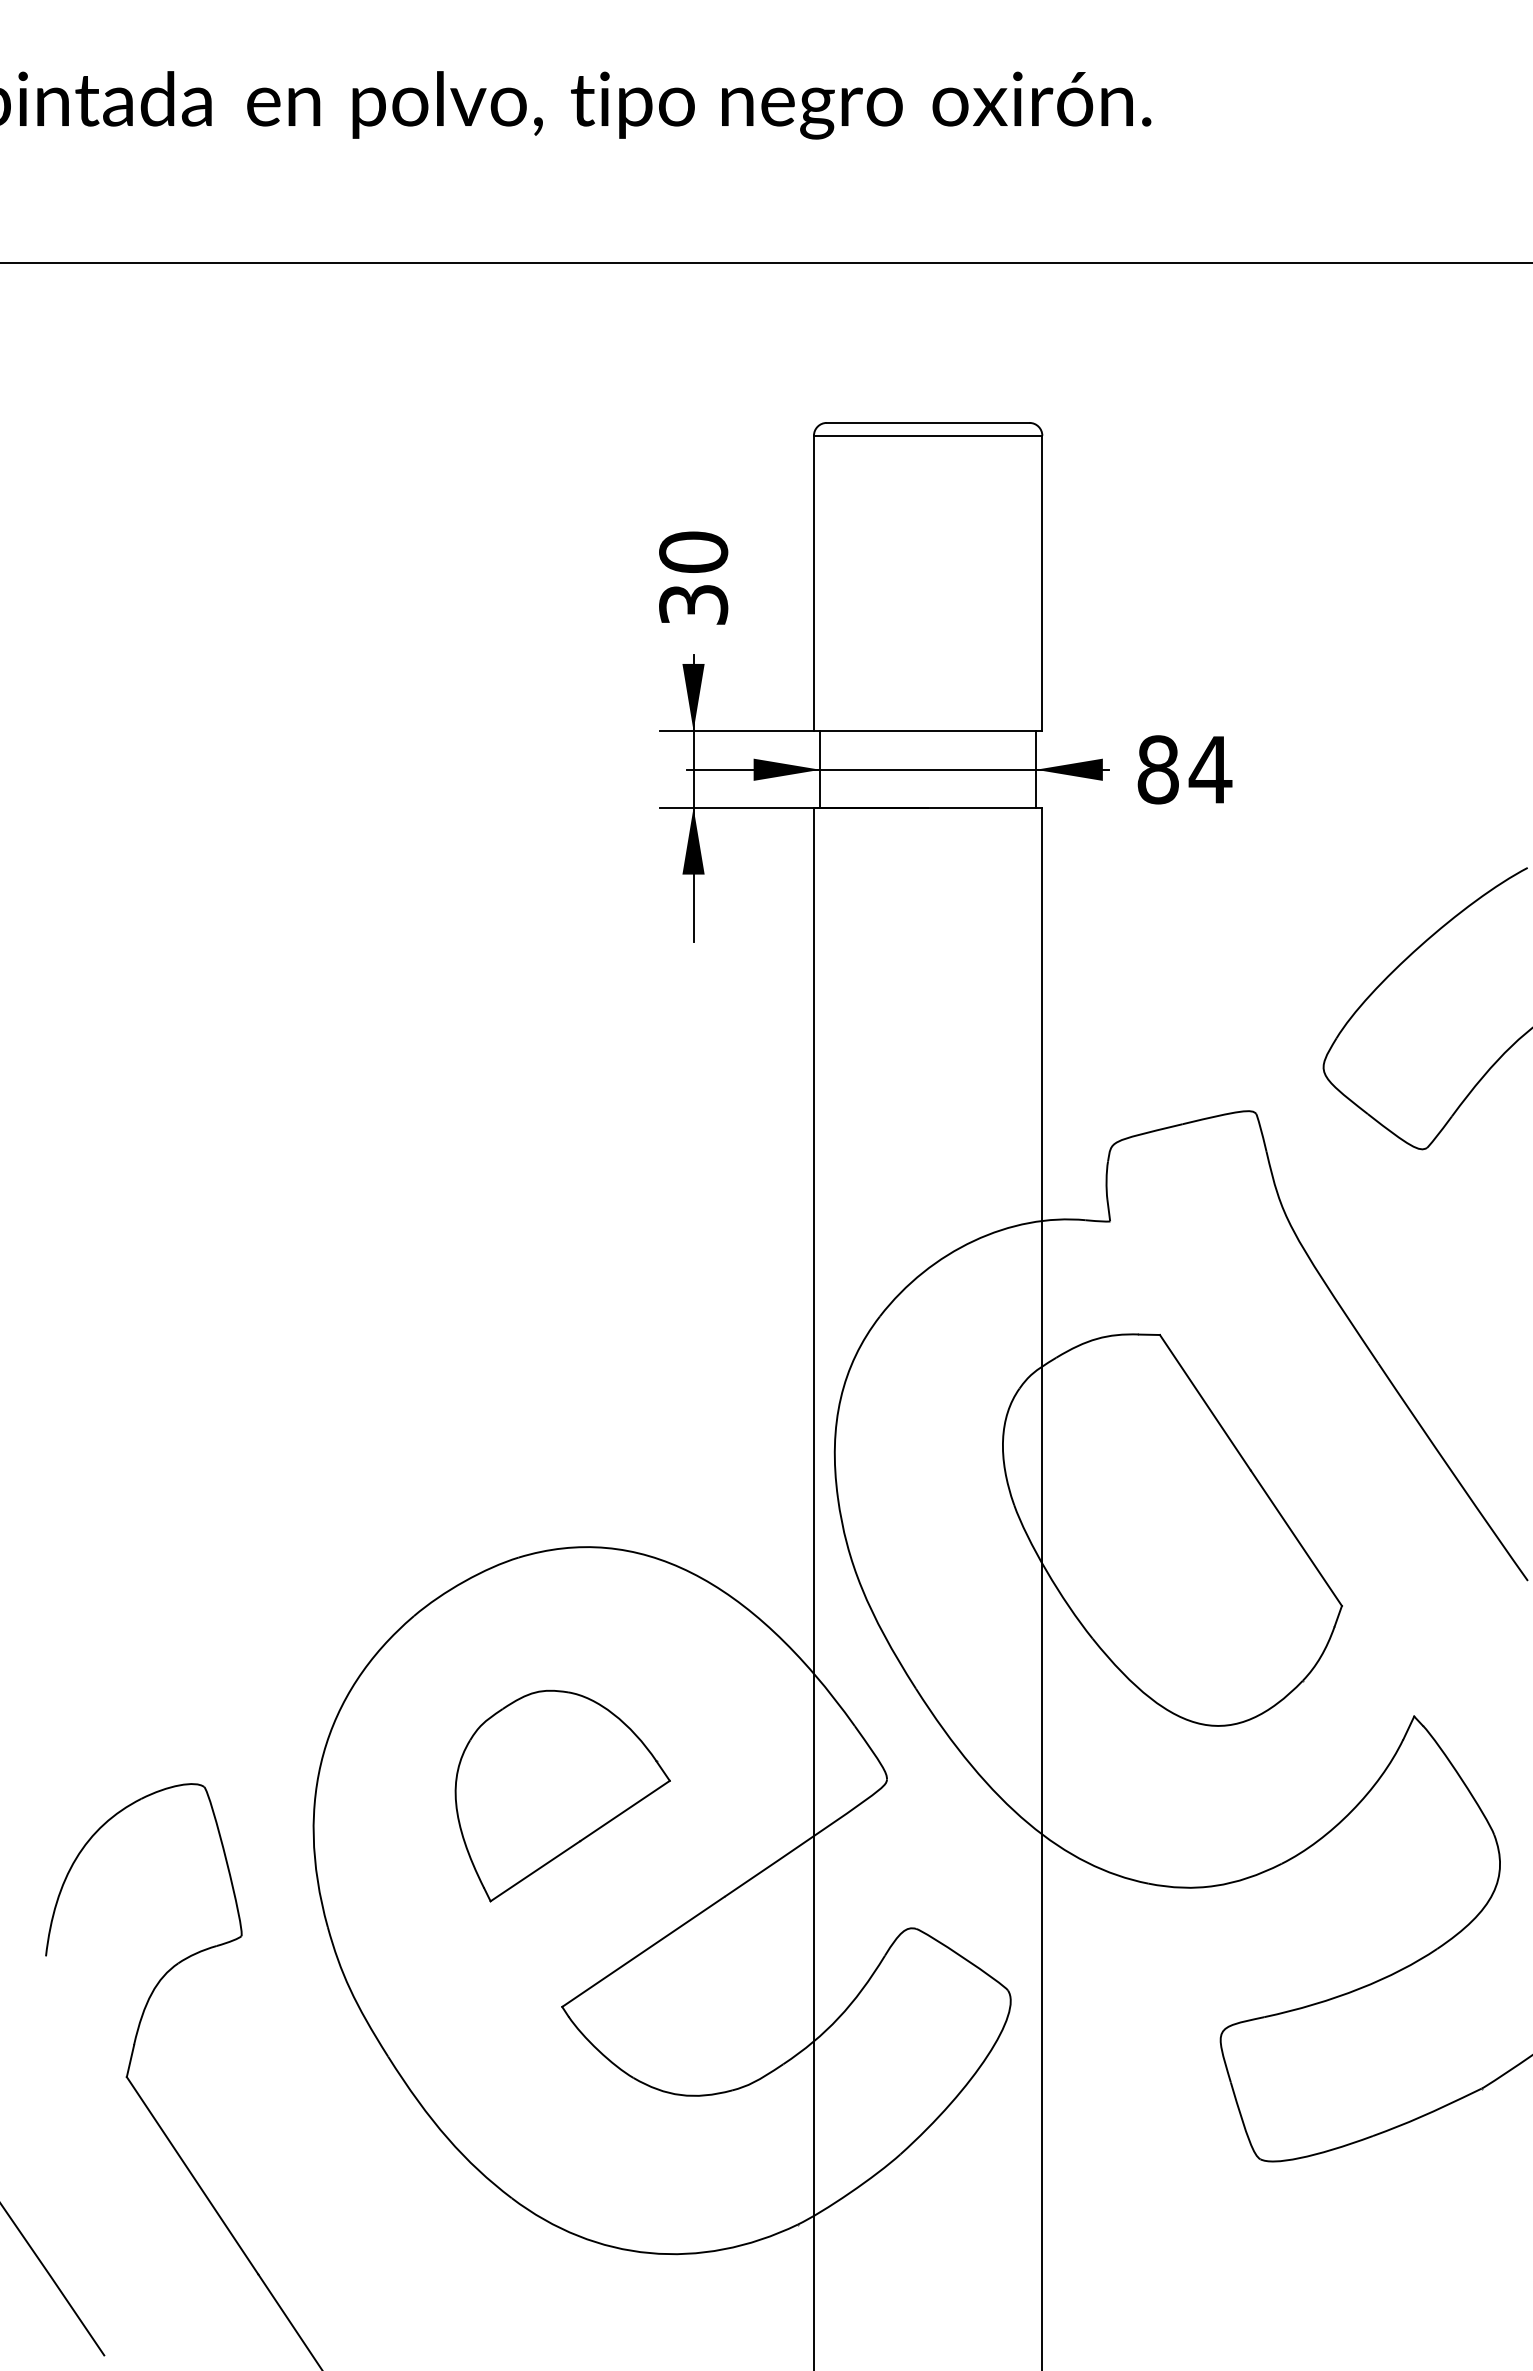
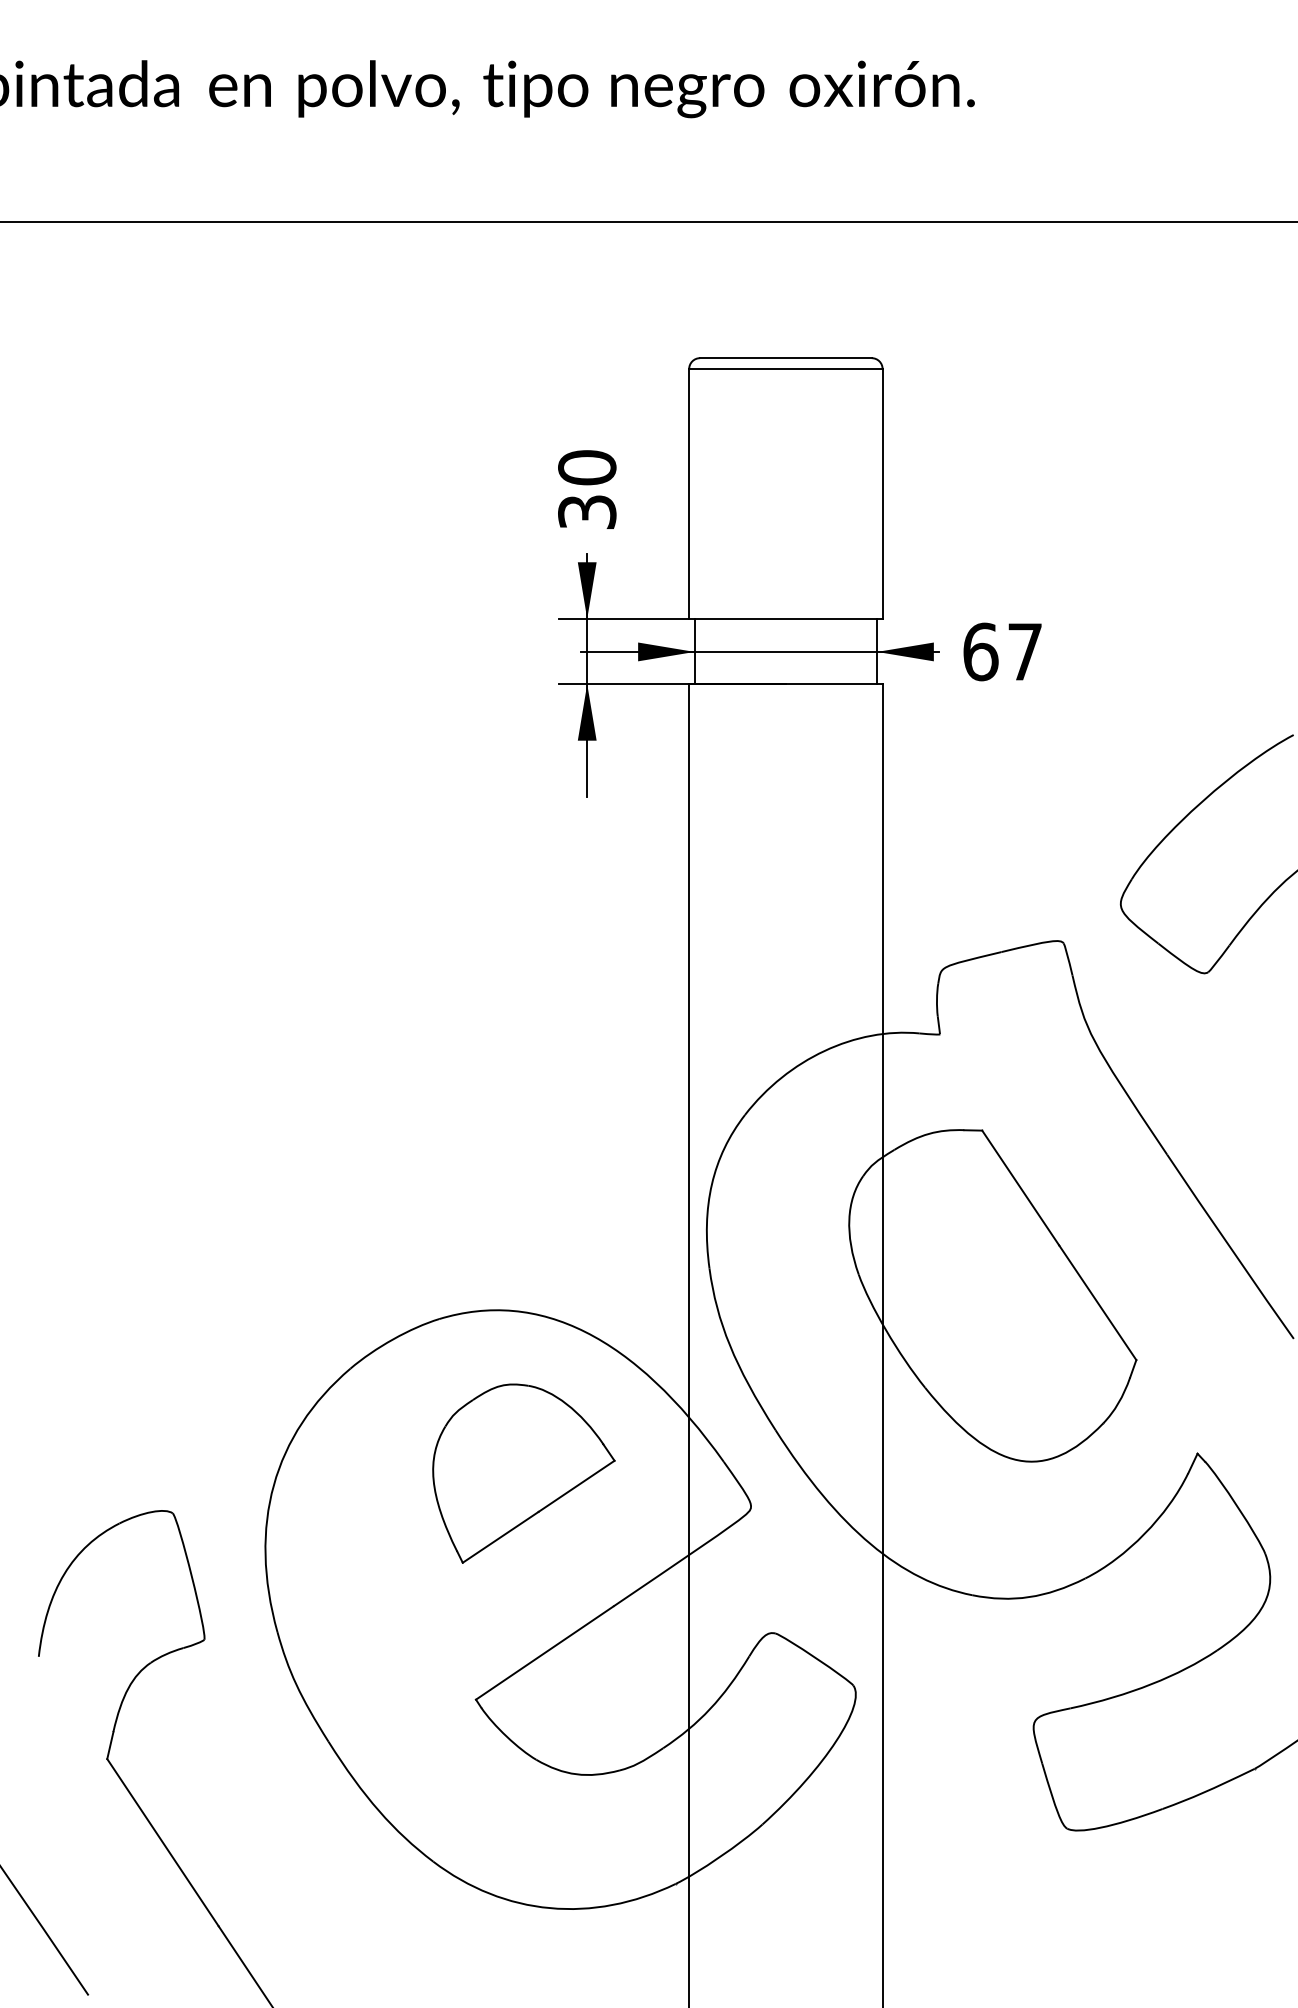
text: (1184, 769) -> (1003, 651), 84 -> 67
part: (562, 1795) -> (523, 1473), moved

